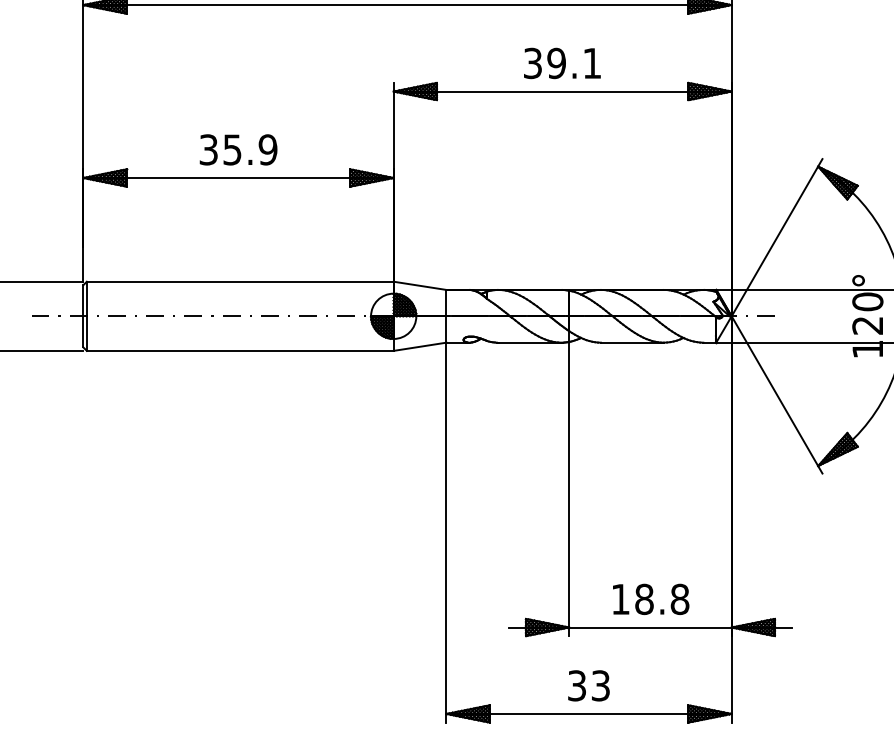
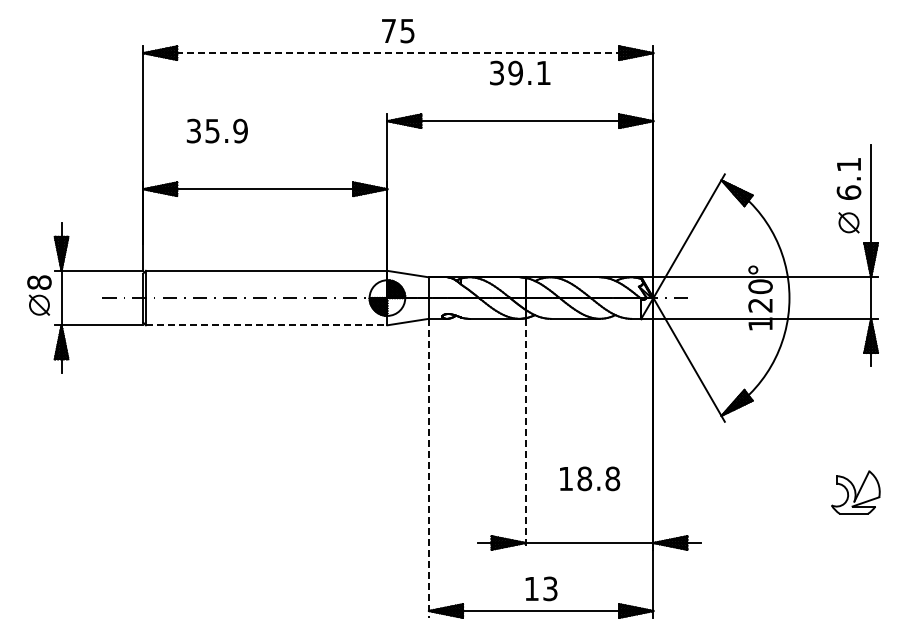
line: (407, 5) -> (398, 53), solid -> dashed
text: (562, 62) -> (520, 72), moved
text: (237, 149) -> (216, 130), moved
line: (240, 351) -> (266, 325), solid -> dashed
line: (569, 489) -> (525, 434), solid -> dashed
line: (445, 532) -> (428, 468), solid -> dashed
text: (651, 598) -> (590, 478), moved
text: (576, 685) -> (531, 588), 33 -> 13

